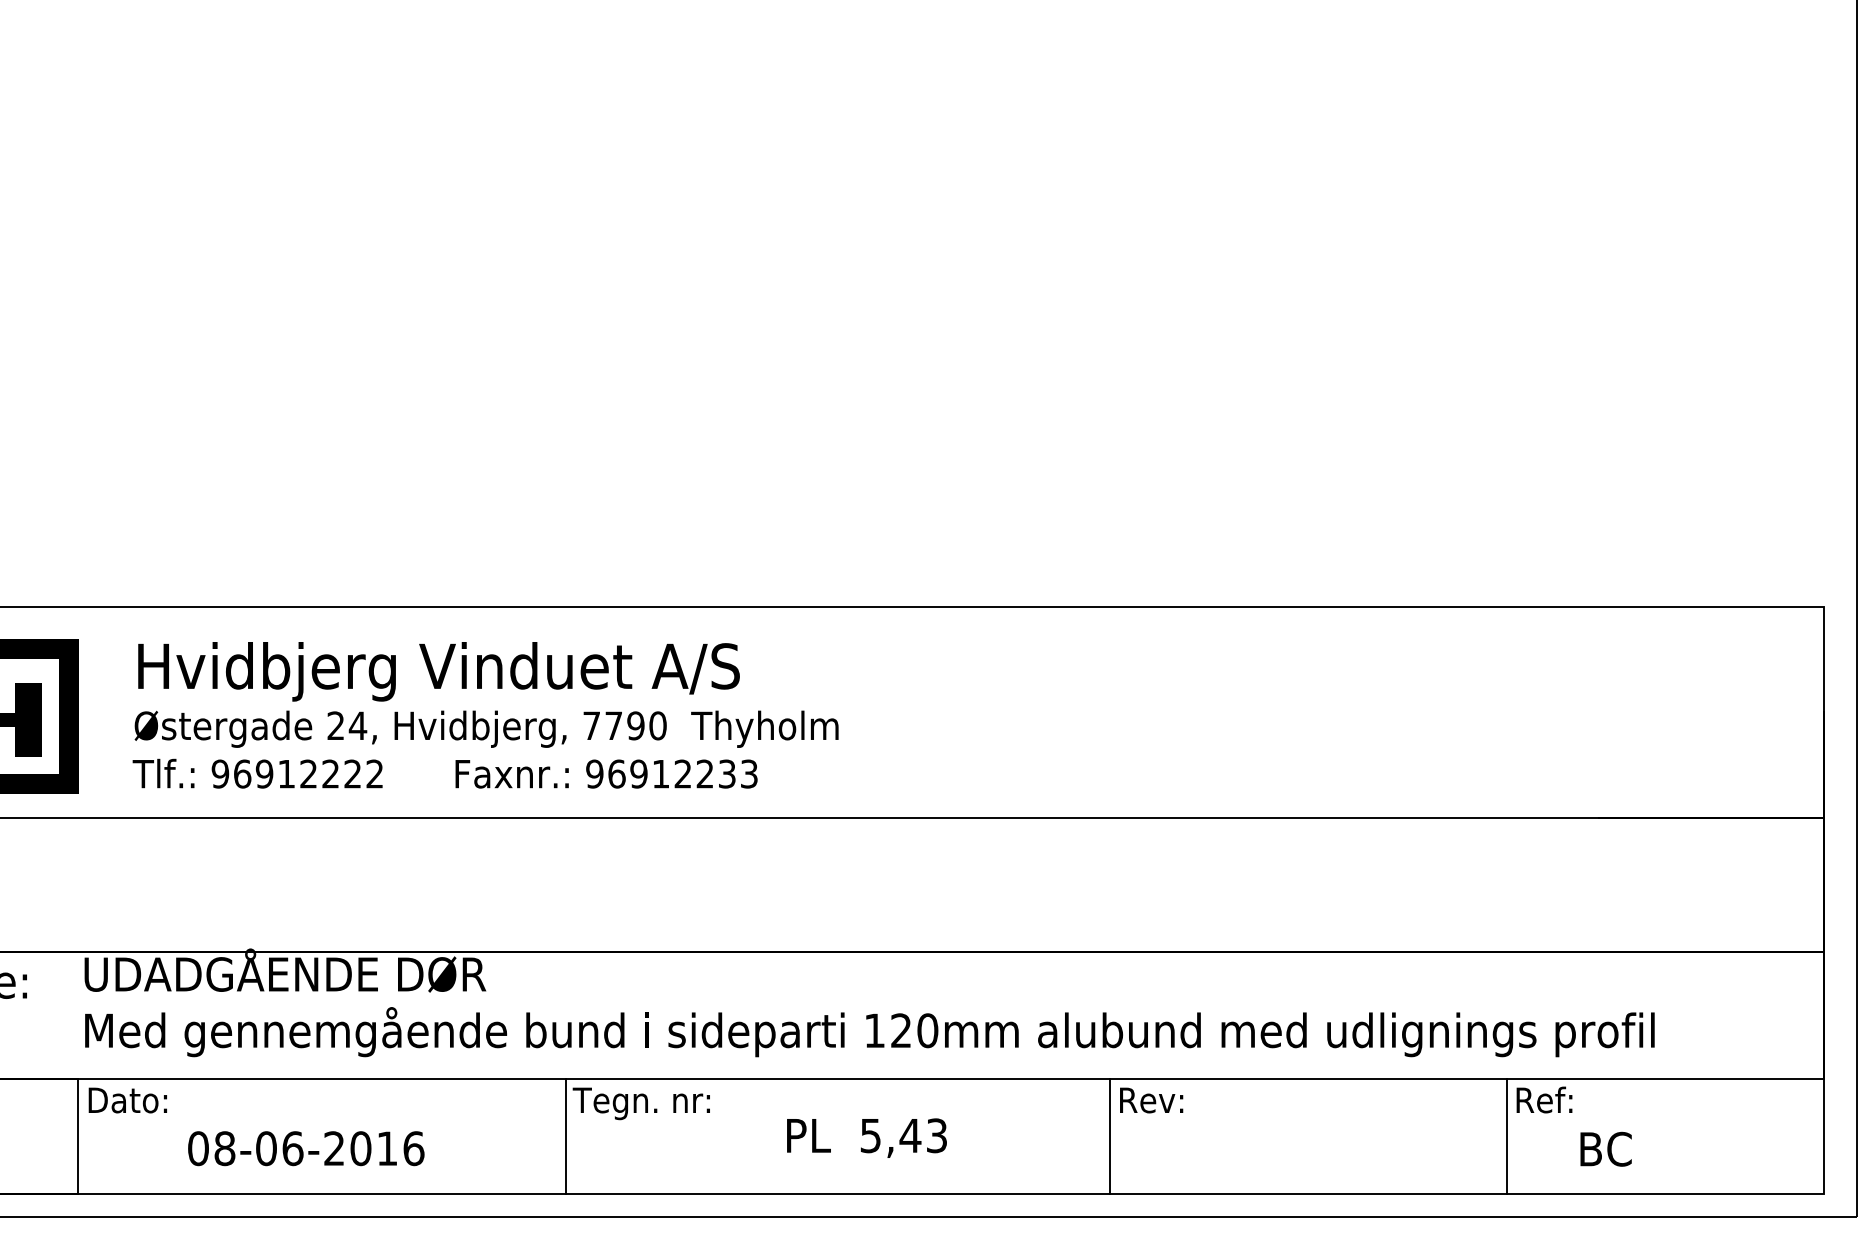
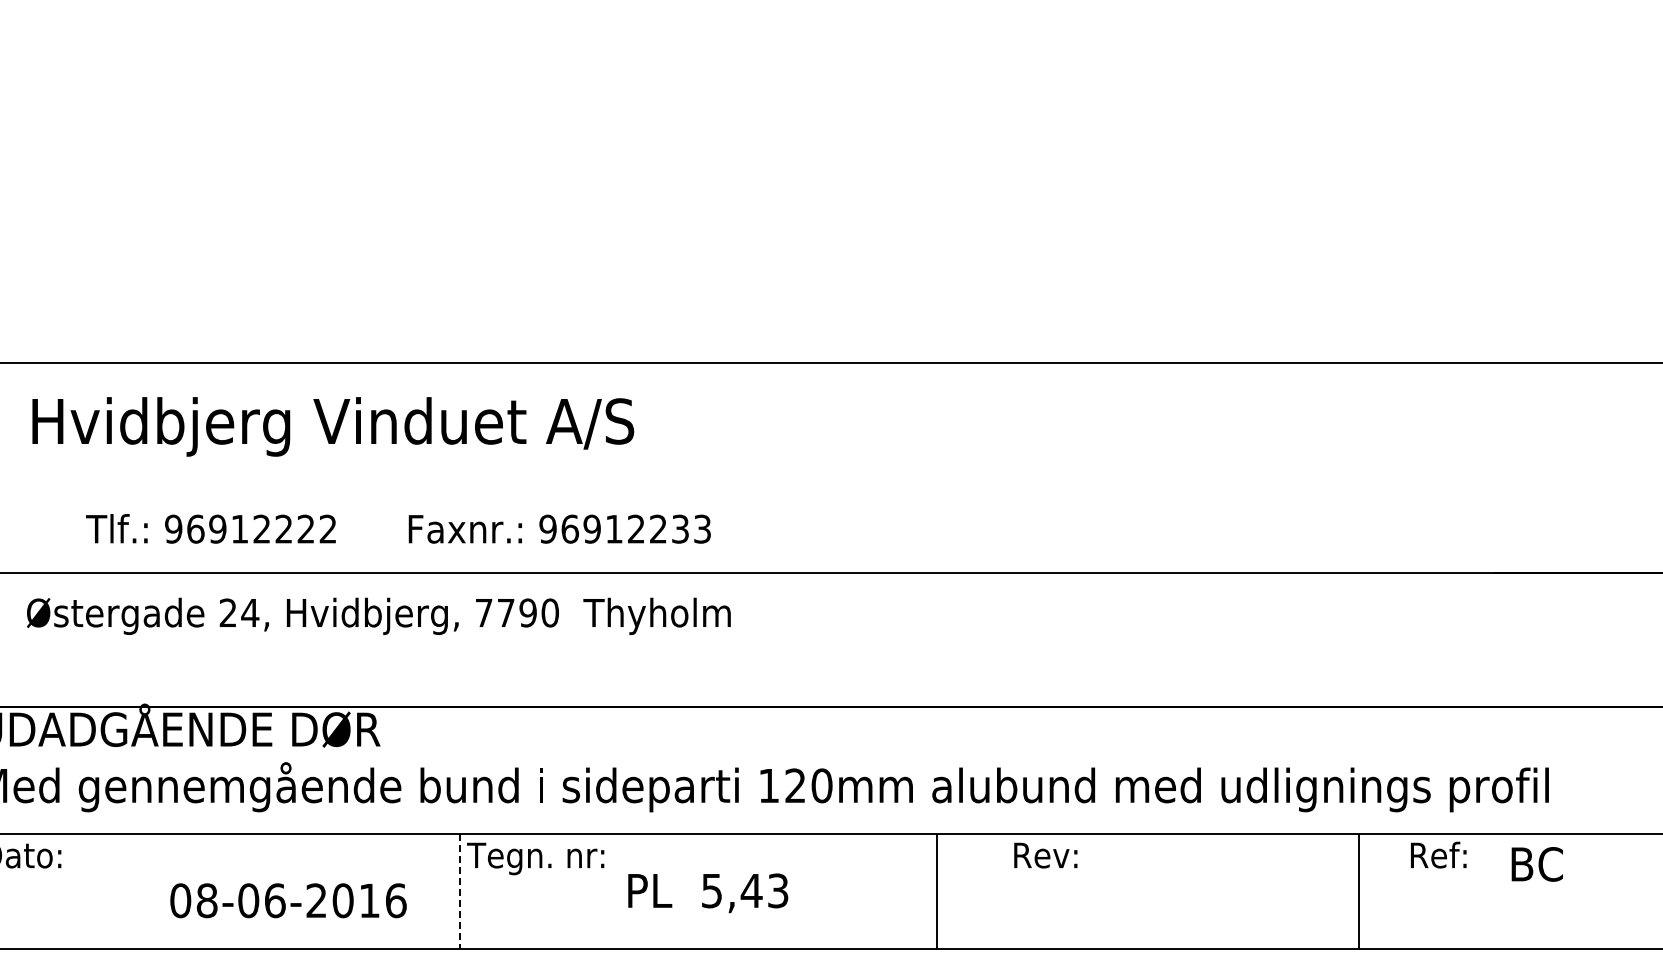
text: (486, 728) -> (378, 615), moved
text: (444, 773) -> (397, 528), moved
line: (565, 1136) -> (459, 891), solid -> dashed
line: (1109, 1136) -> (936, 891), moved
line: (1506, 1136) -> (1358, 891), moved
text: (866, 1137) -> (707, 892), moved
text: (306, 1148) -> (288, 900), moved
text: (1605, 1148) -> (1536, 863), moved

